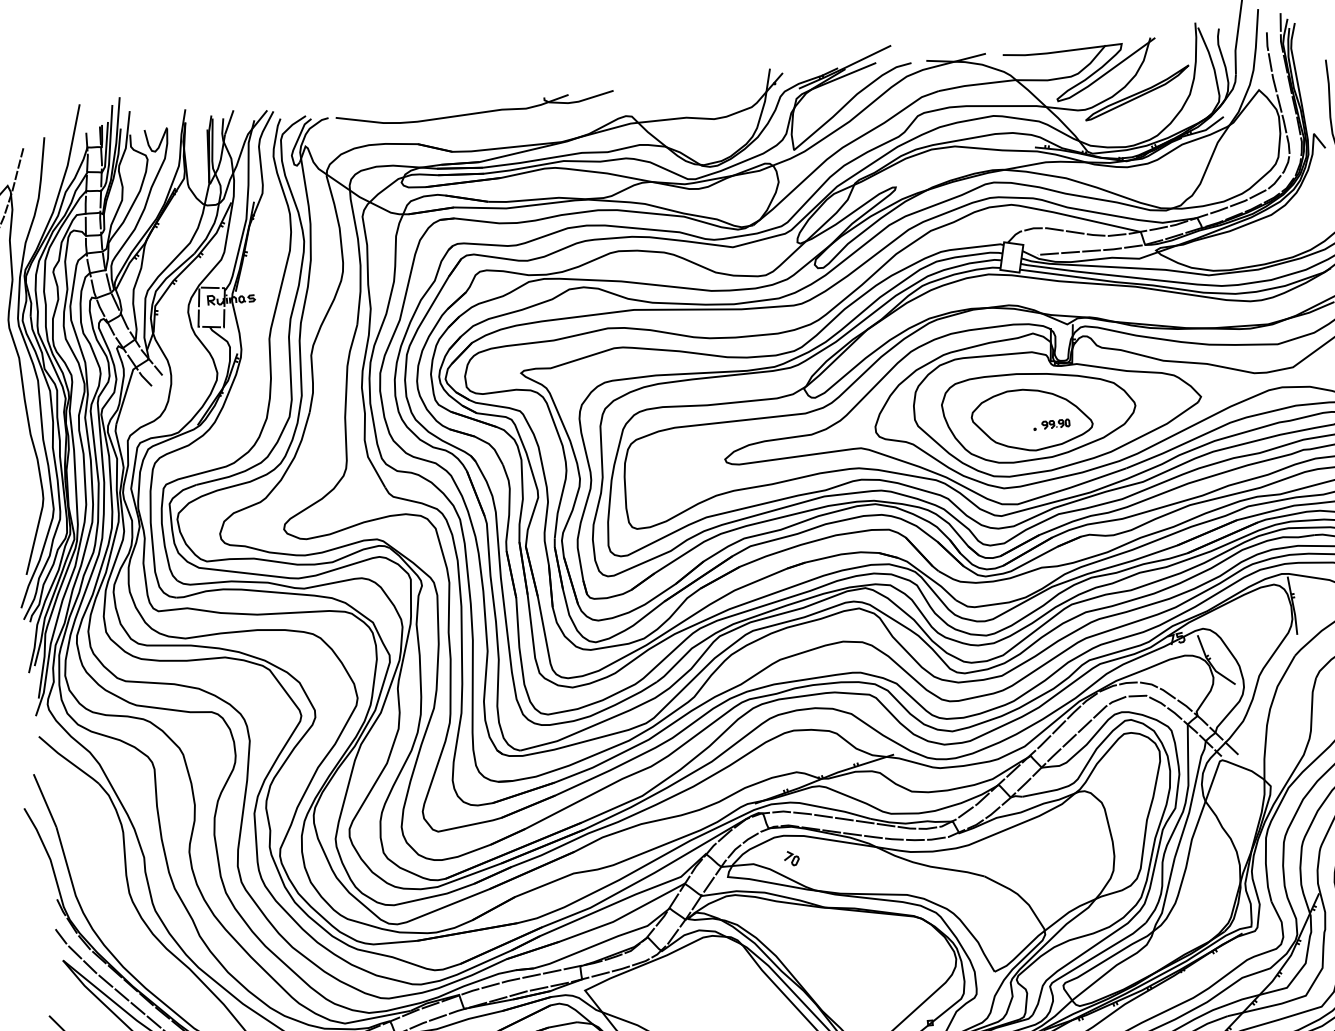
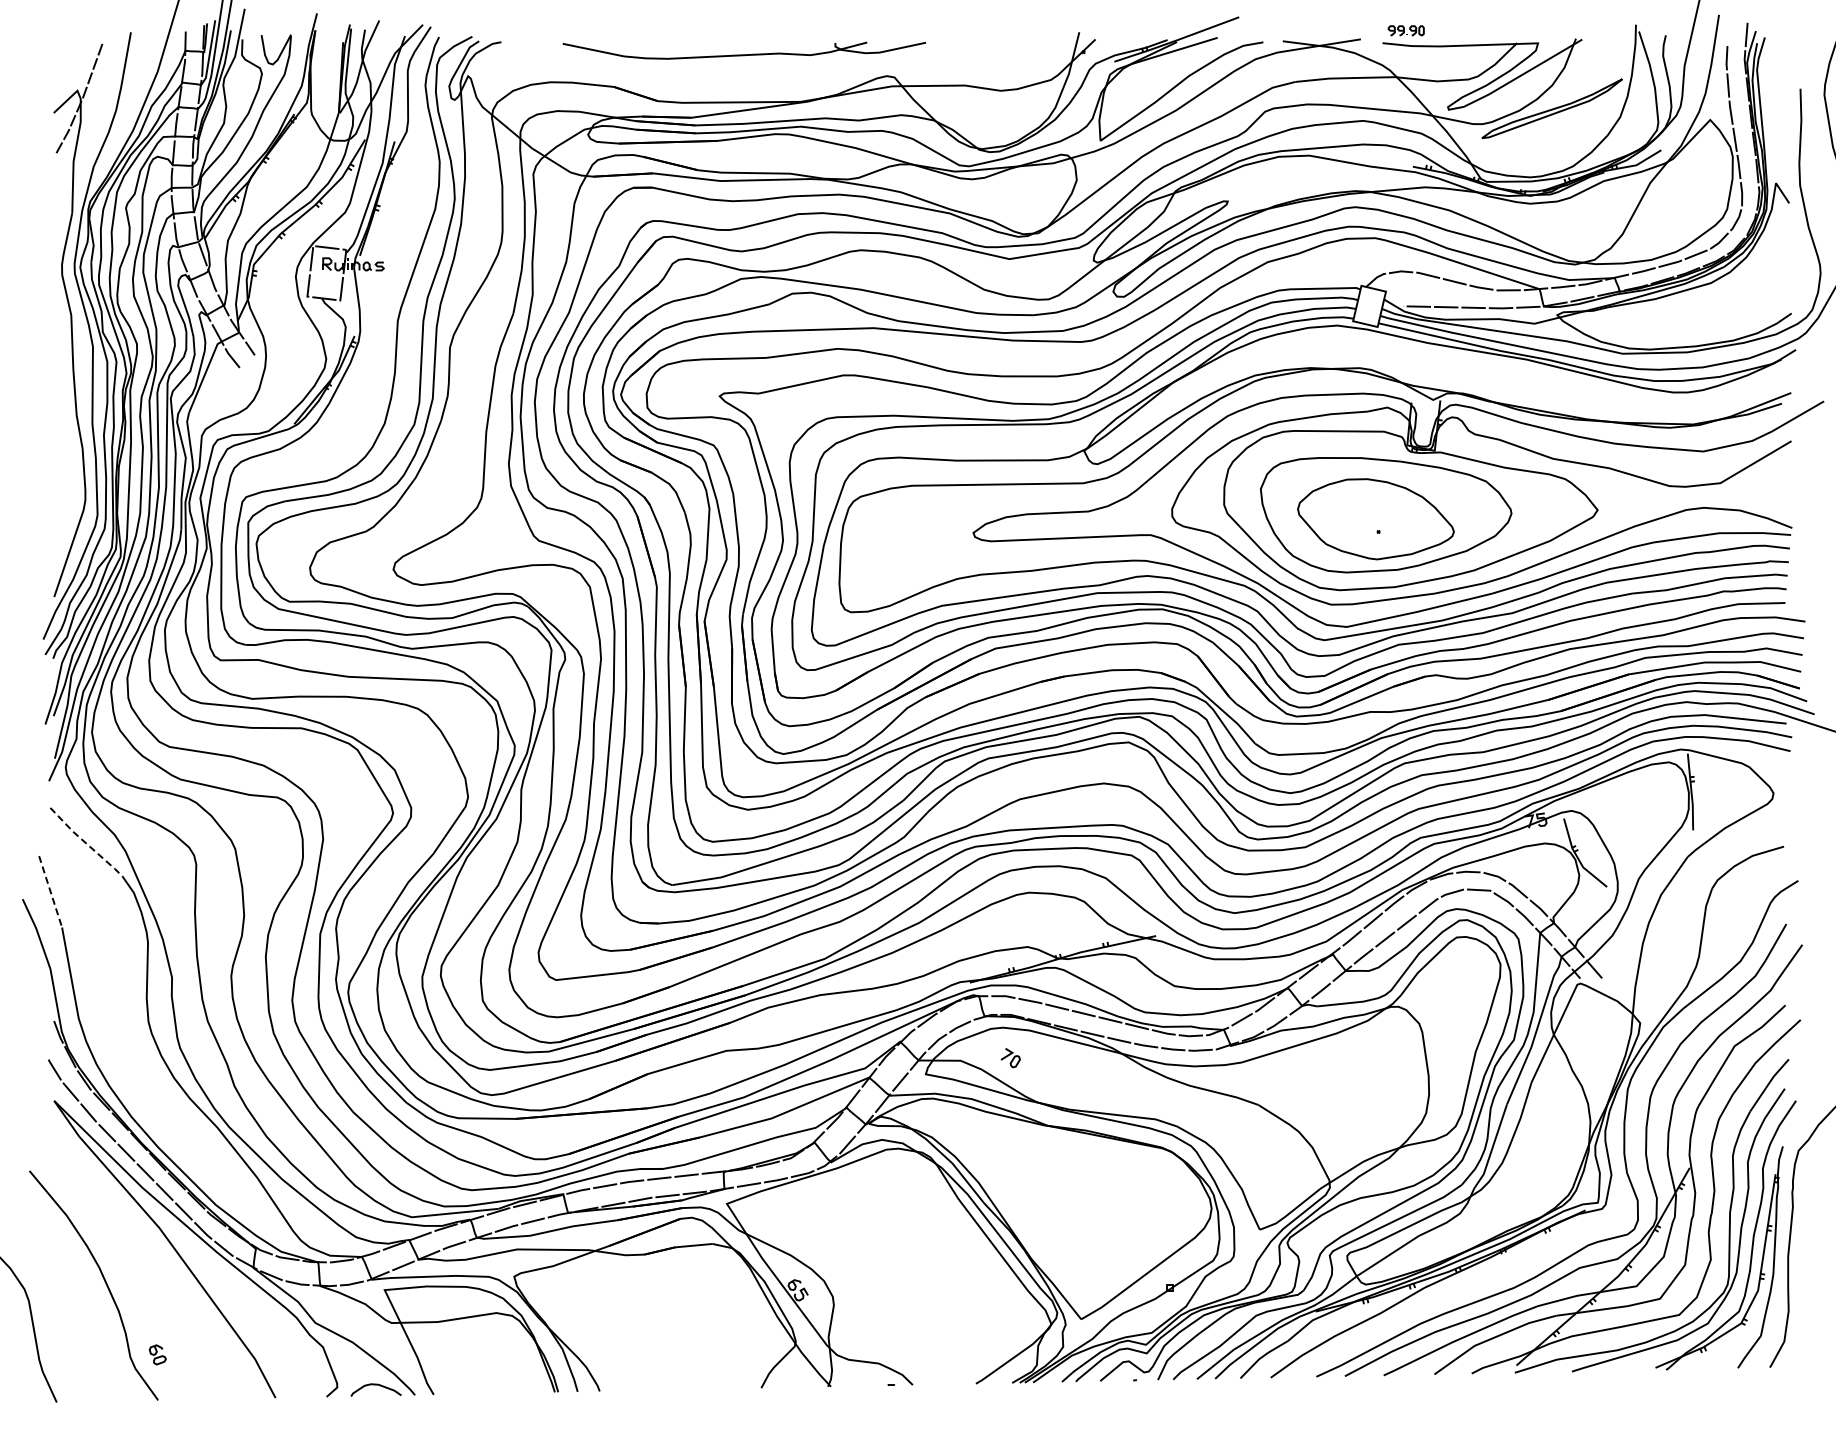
part: (475, 109) -> (744, 50), moved
part: (1055, 423) -> (1405, 30), moved
line: (68, 760) -> (85, 842), solid -> dashed
line: (45, 801) -> (50, 892), solid -> dashed

